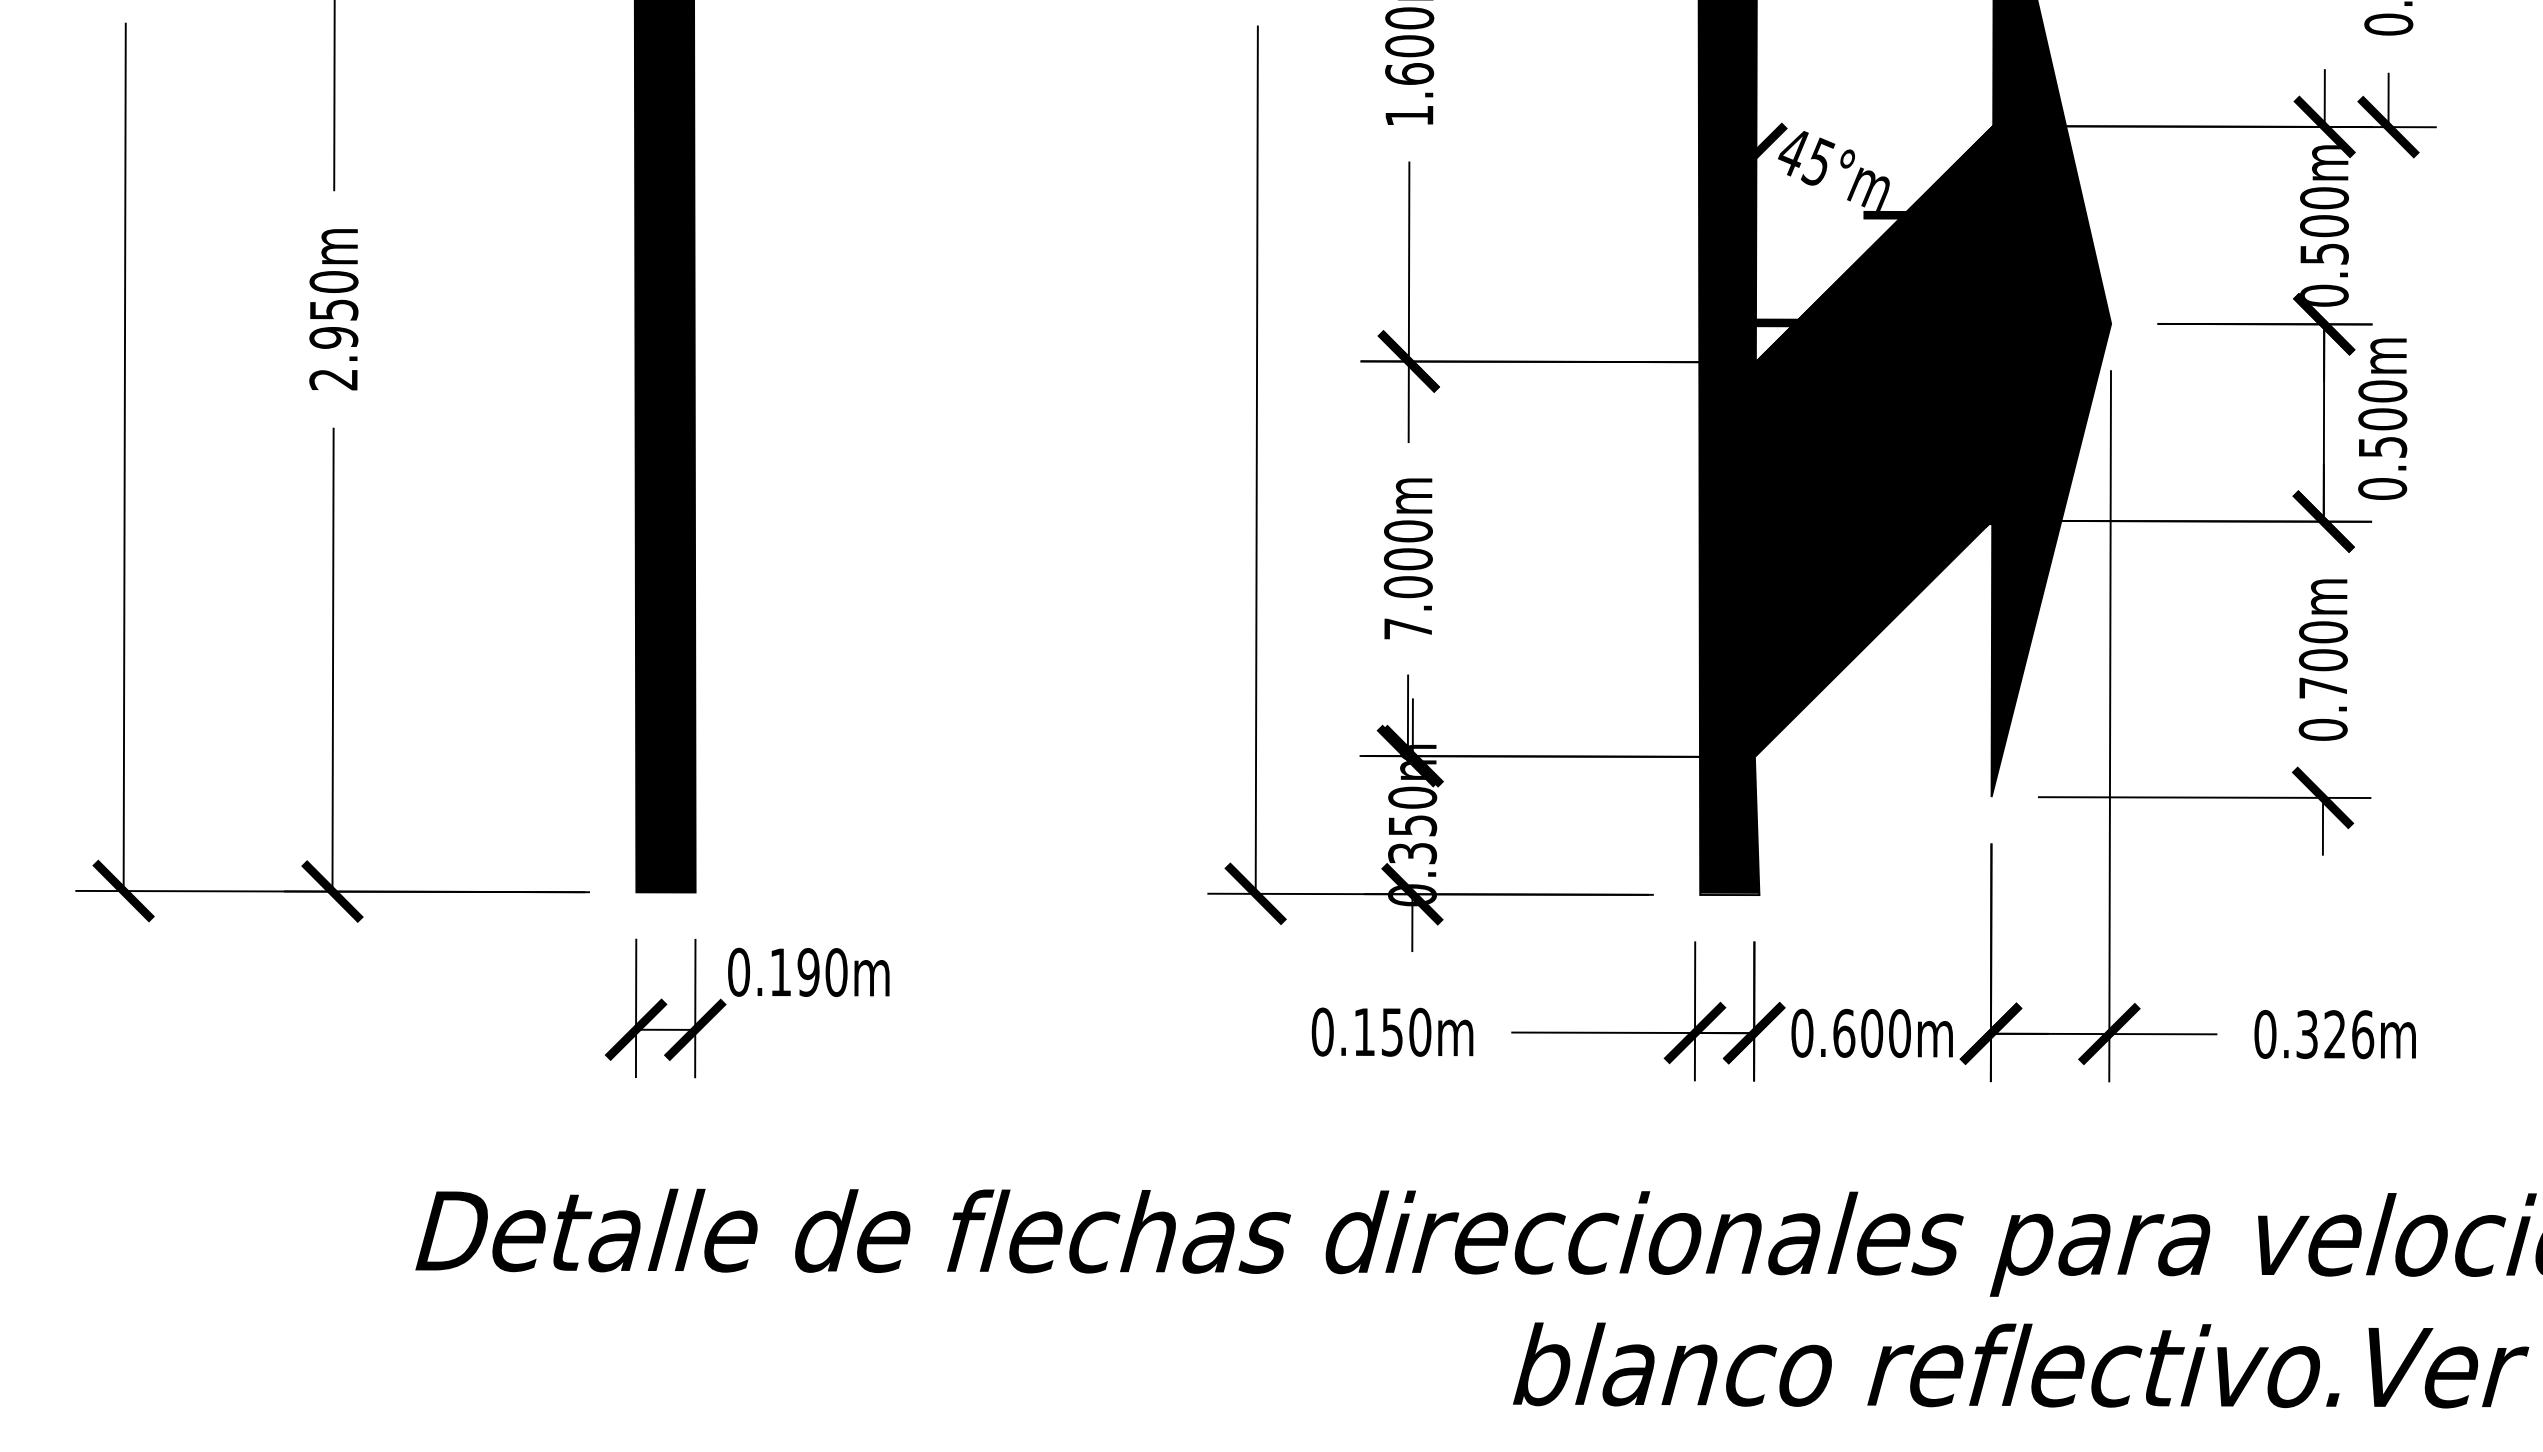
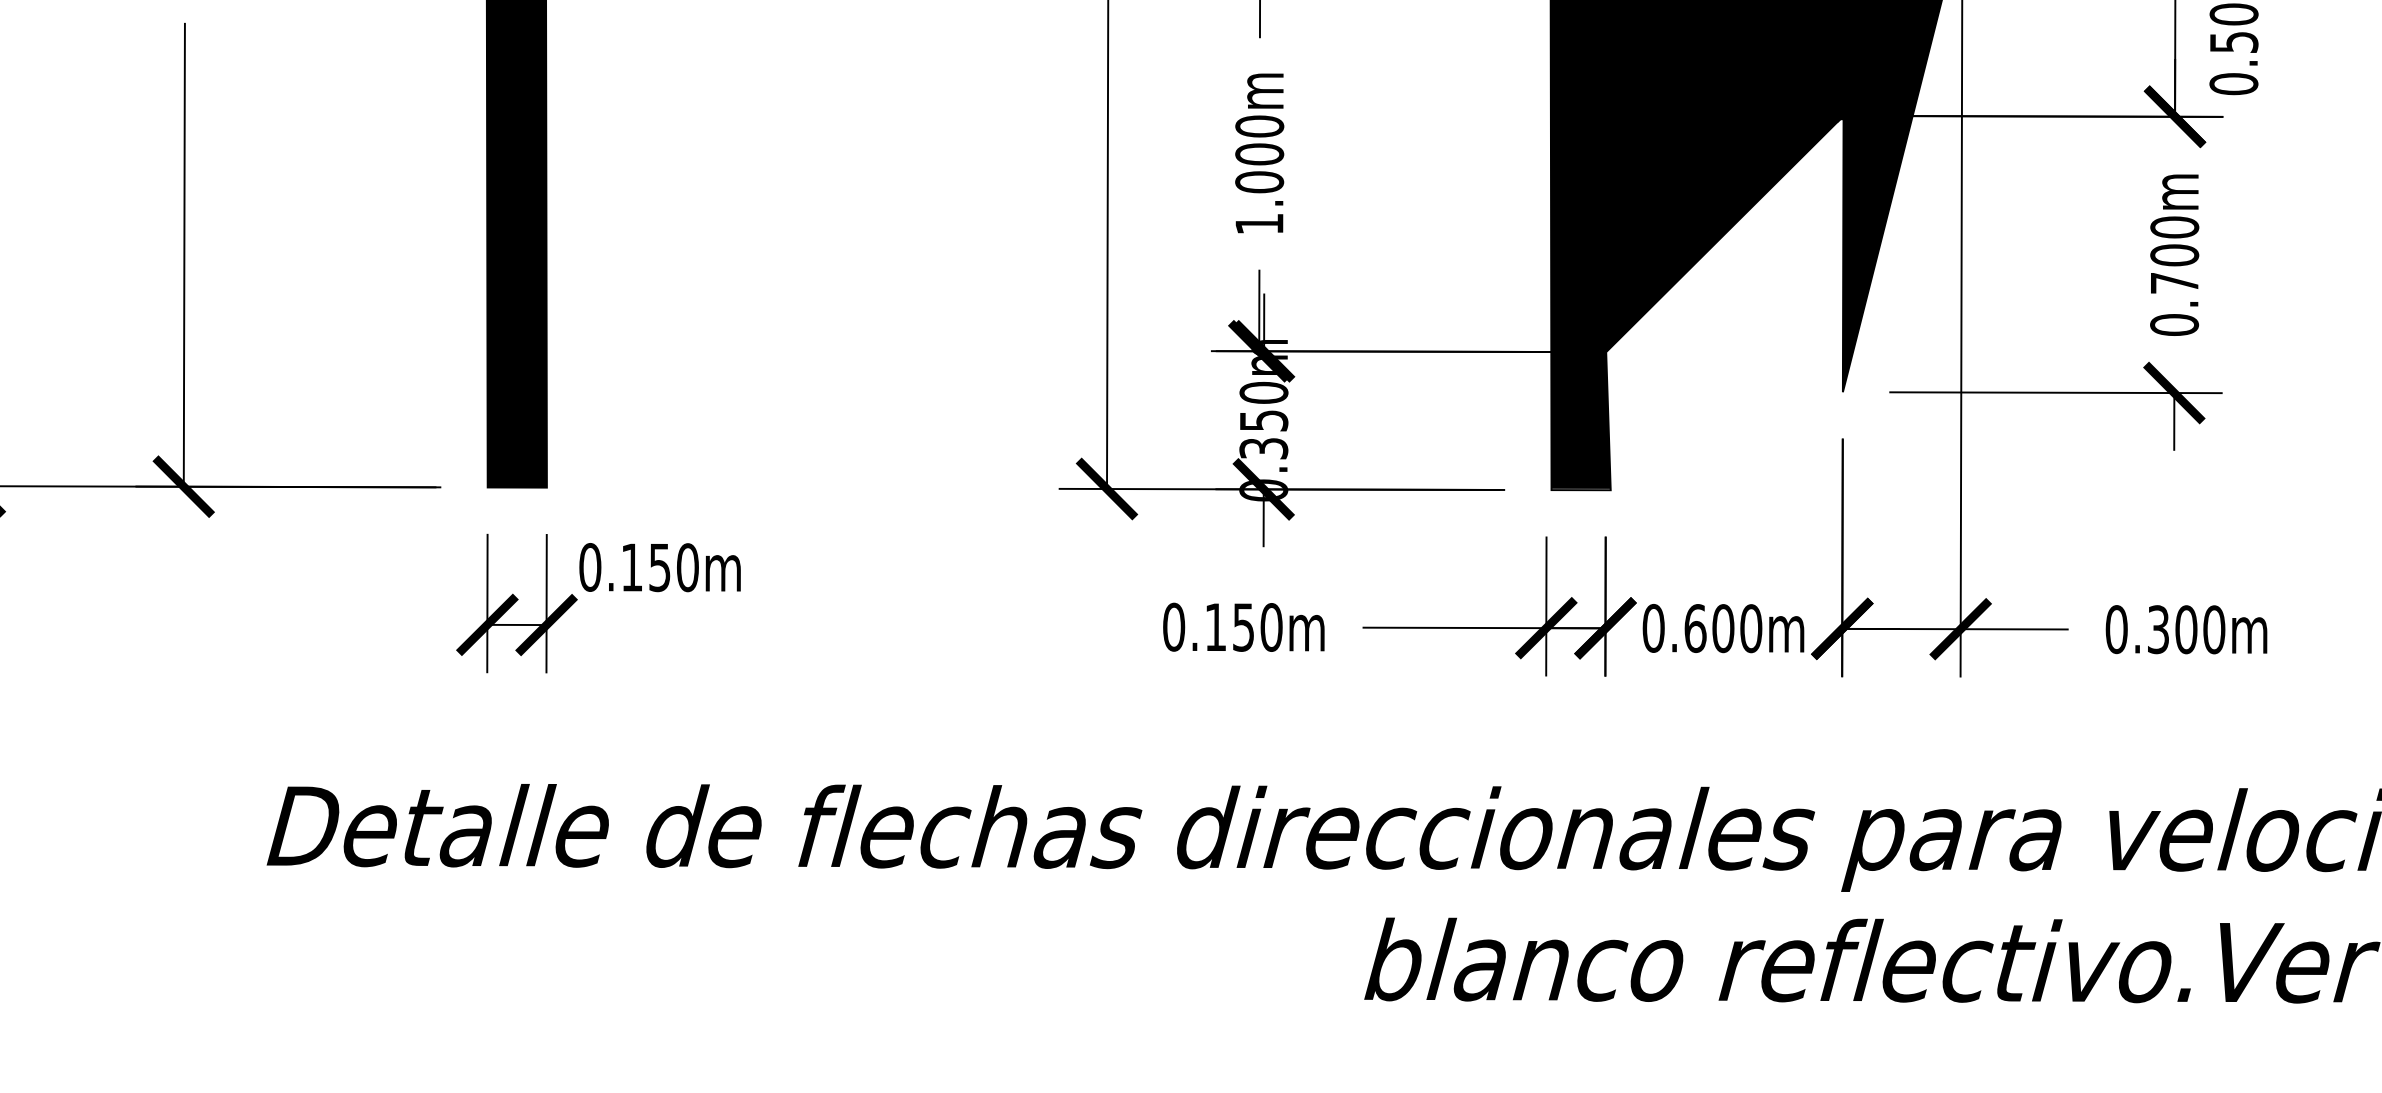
text: (1407, 628) -> (1258, 223), 7.000m -> 1.000m
text: (808, 972) -> (659, 567), 0.190m -> 0.150m
text: (2349, 1034) -> (2200, 629), 0.326m -> 0.300m

